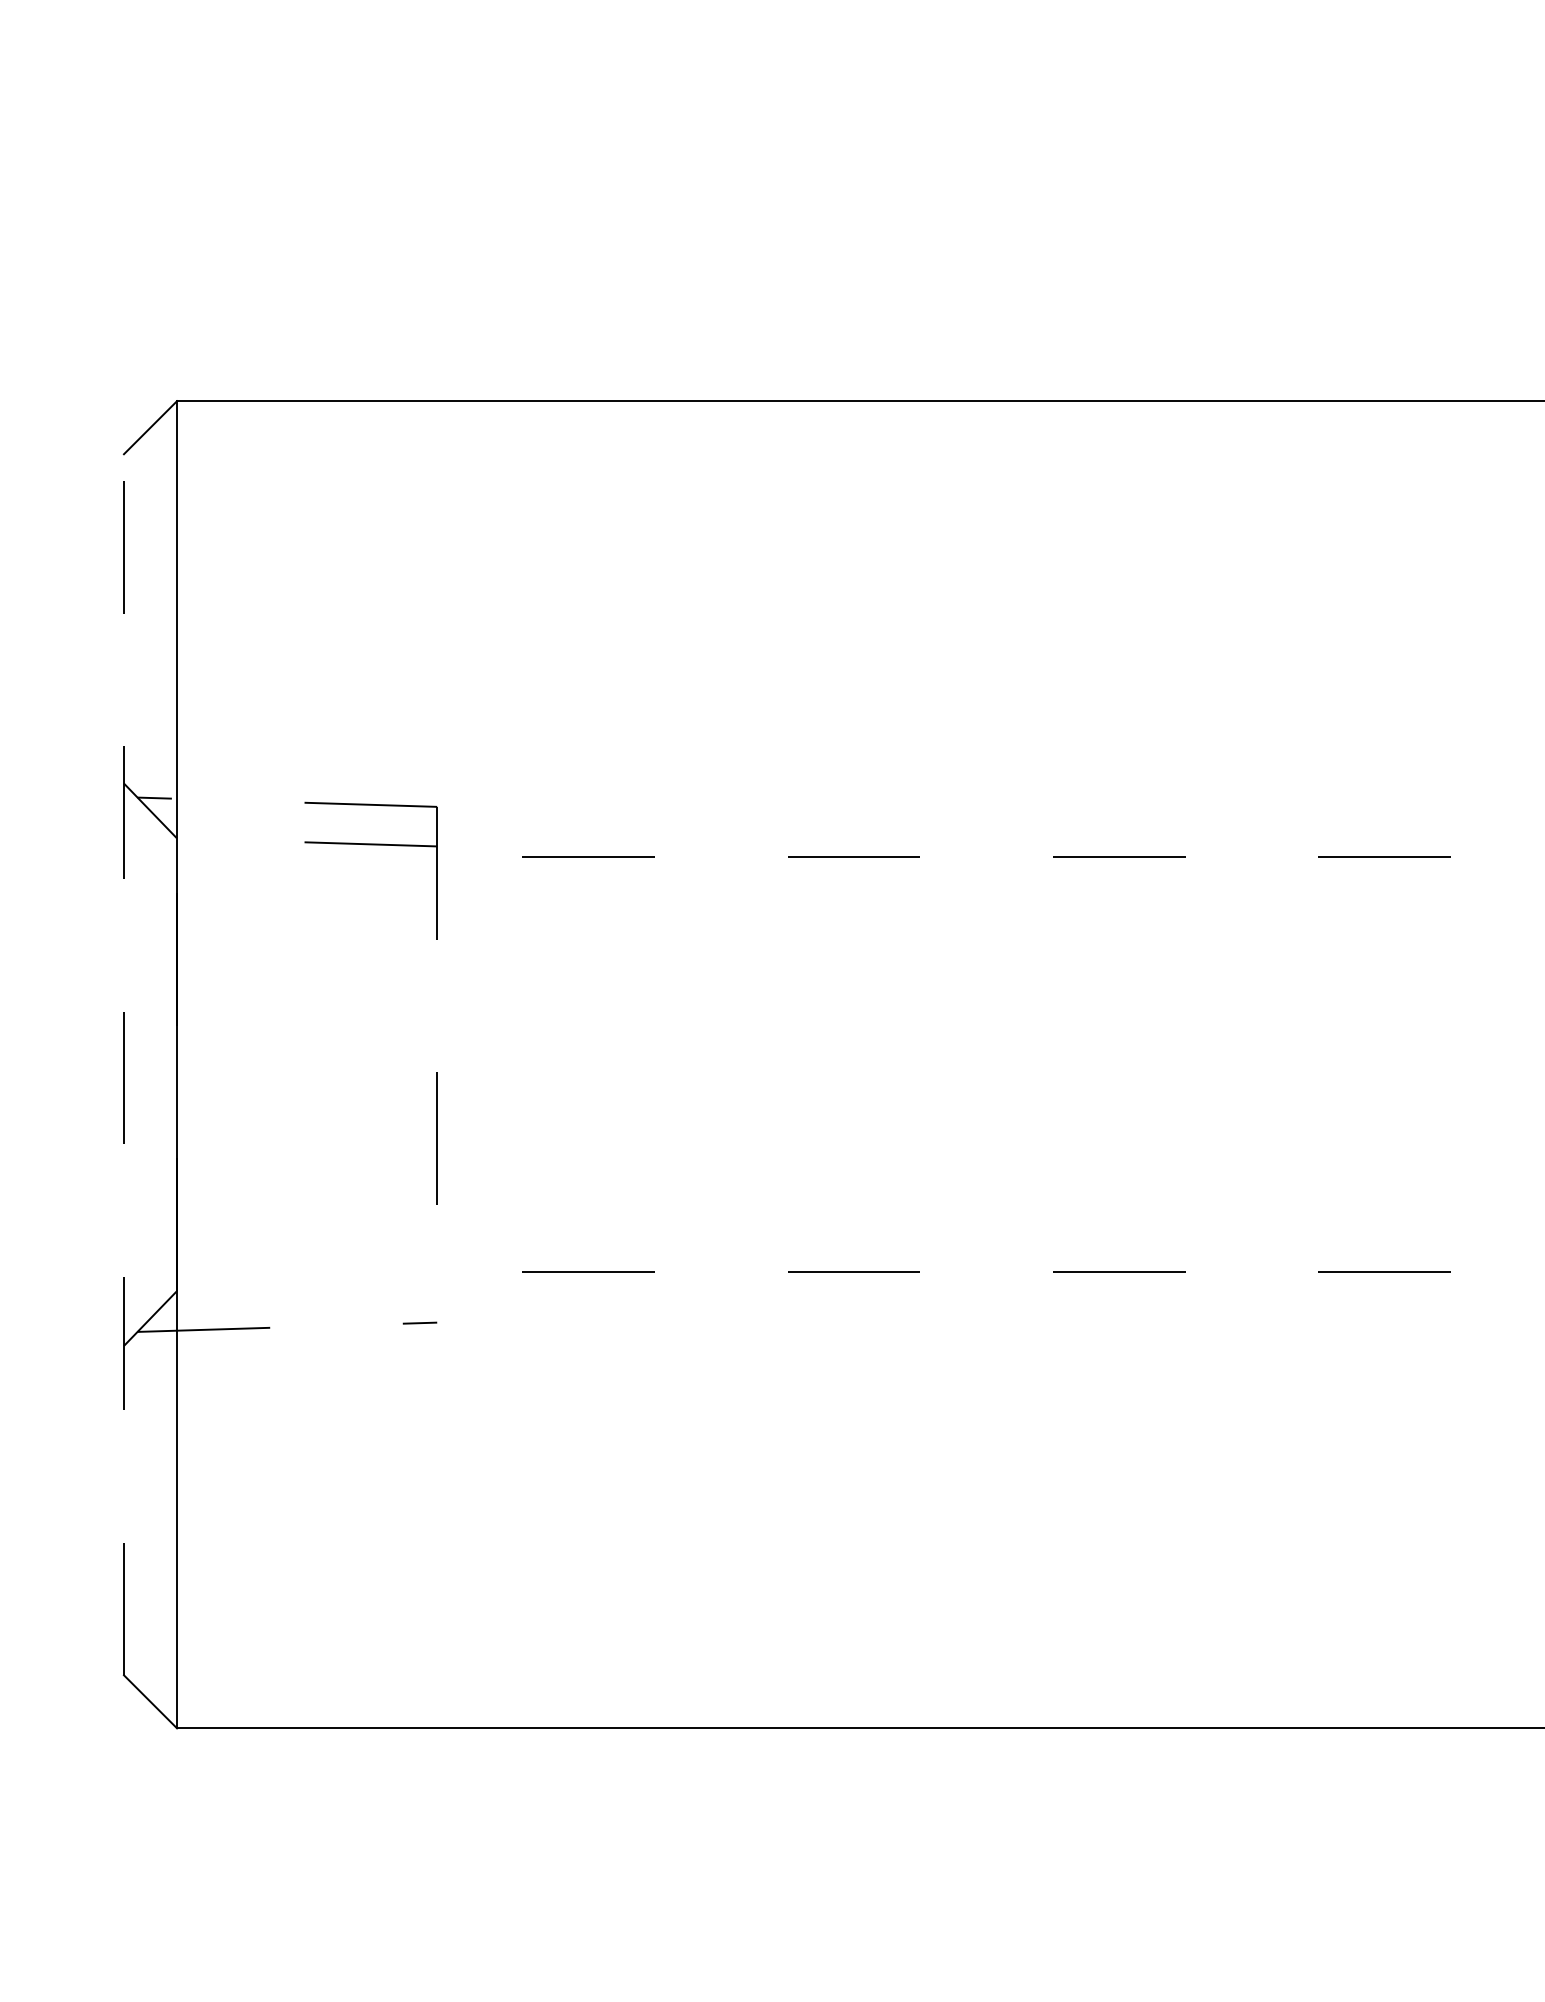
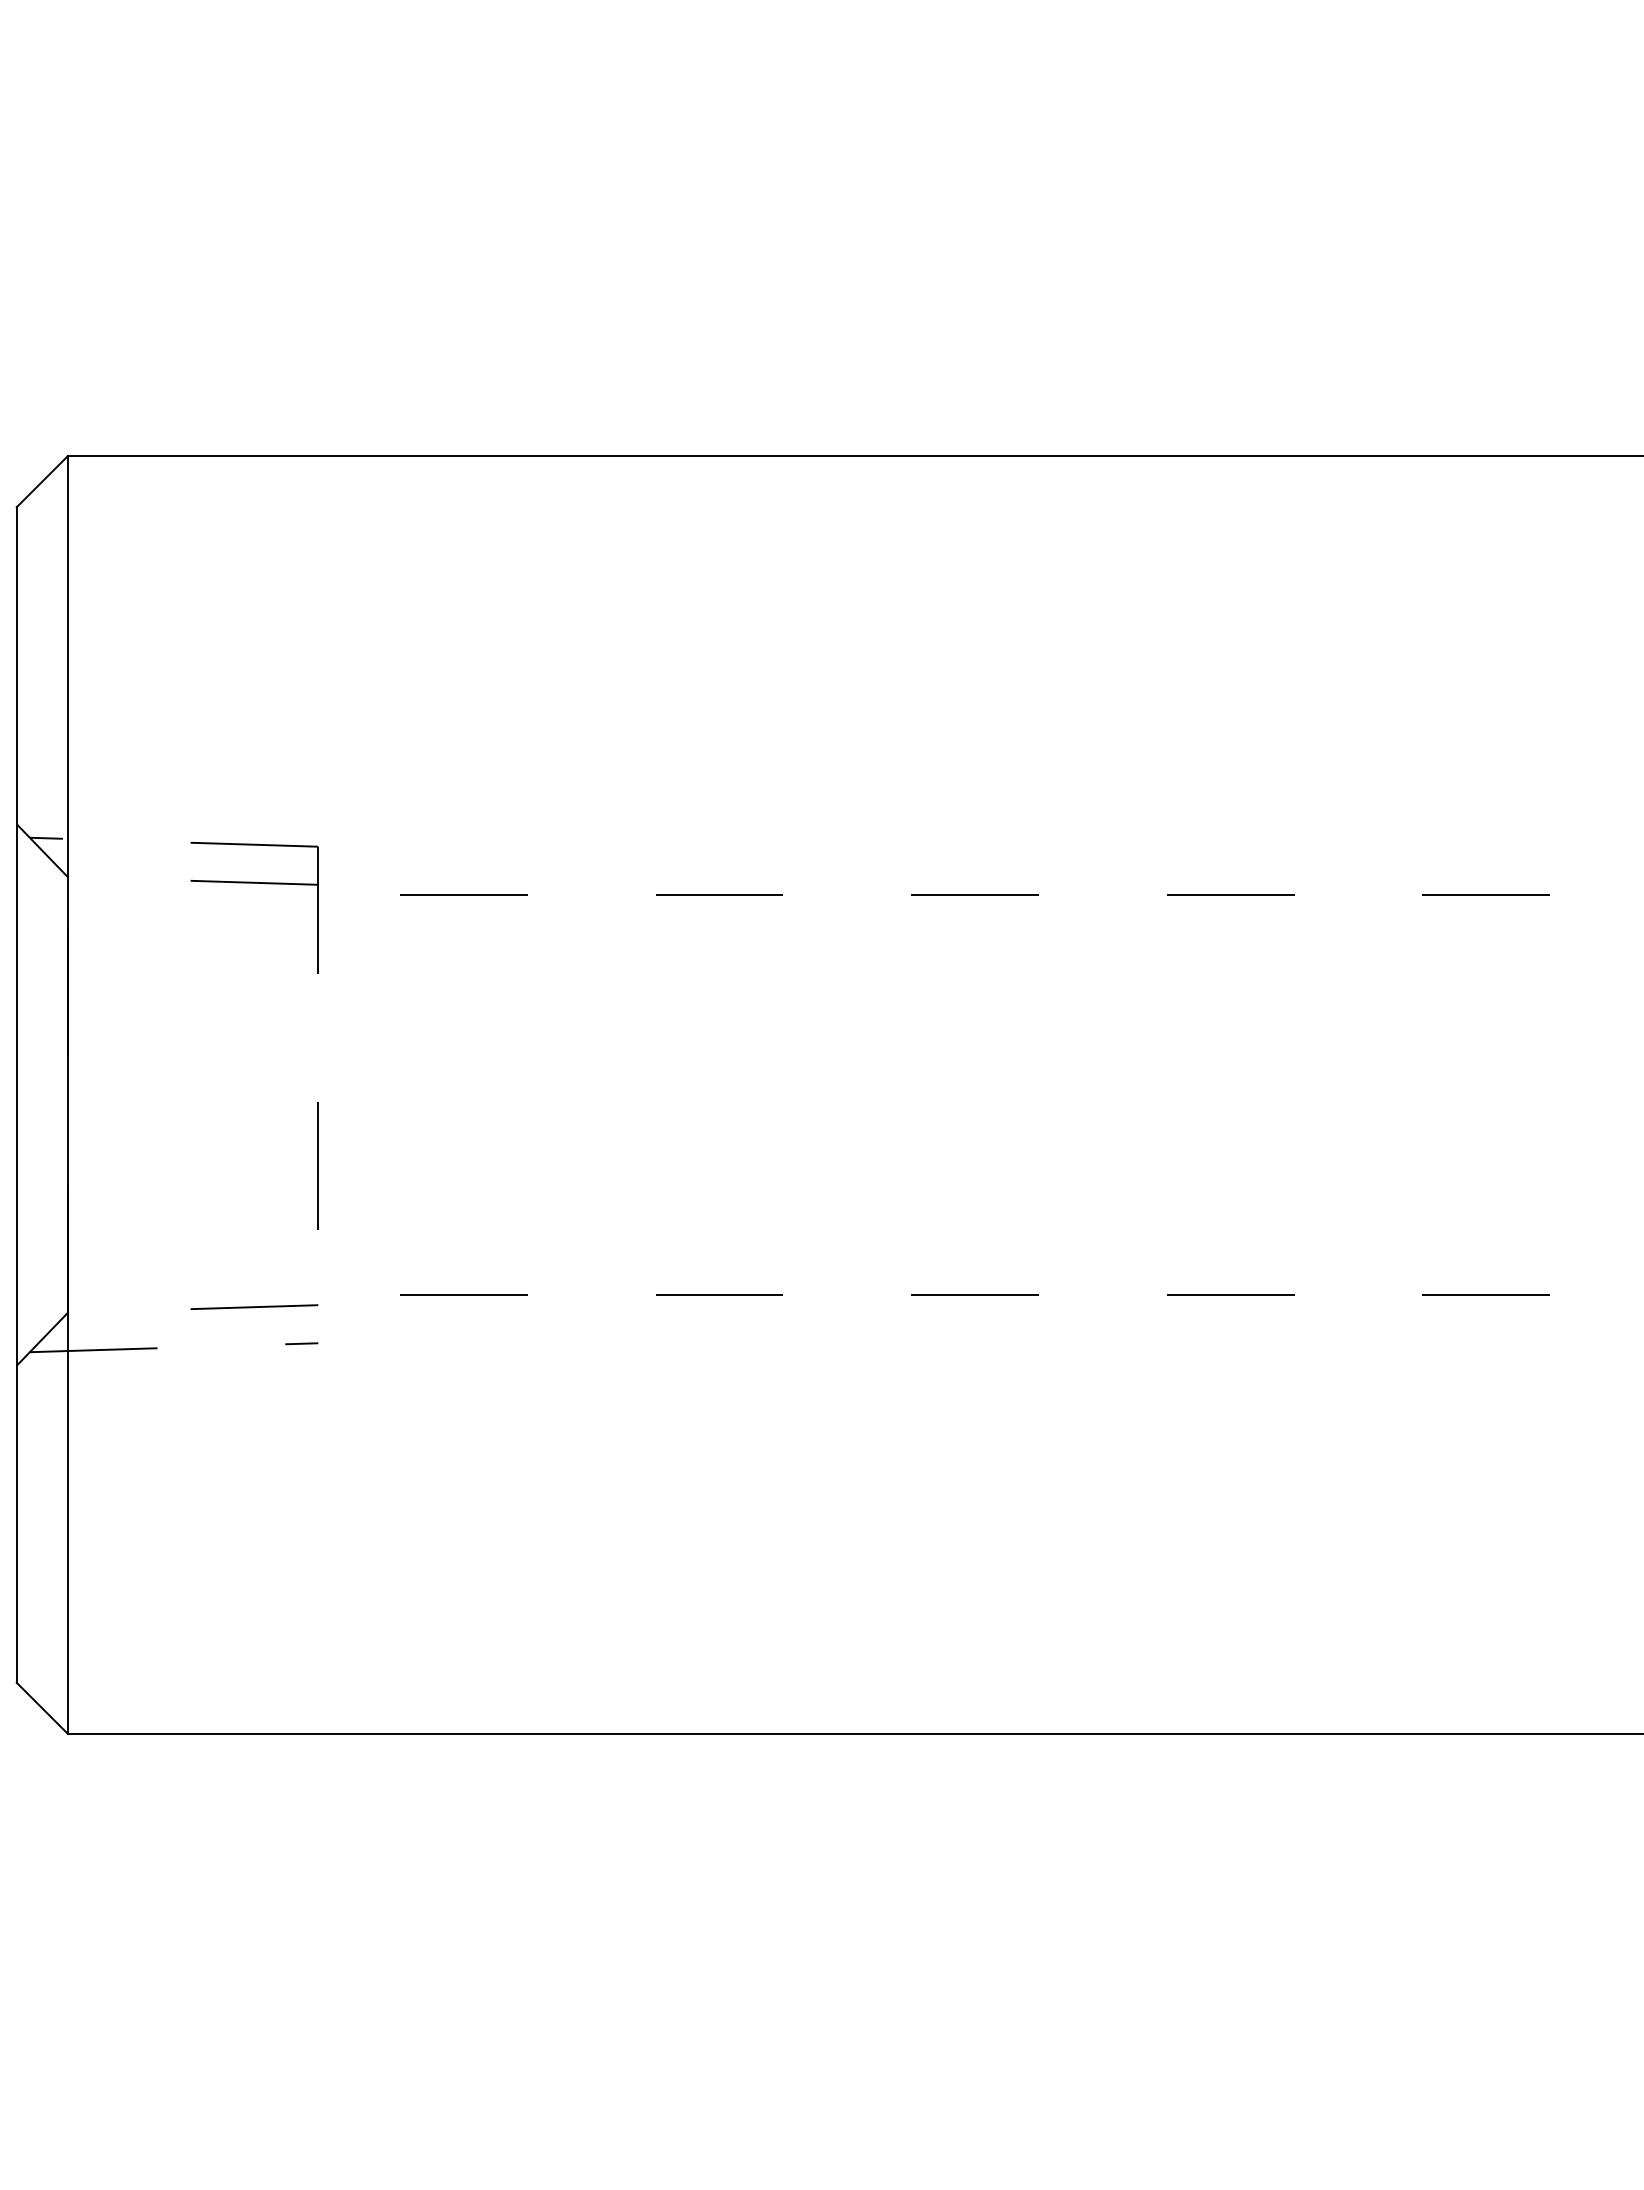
line: (123, 1064) -> (16, 1094), dashed -> solid
line: (370, 1284) -> (254, 1306), added

